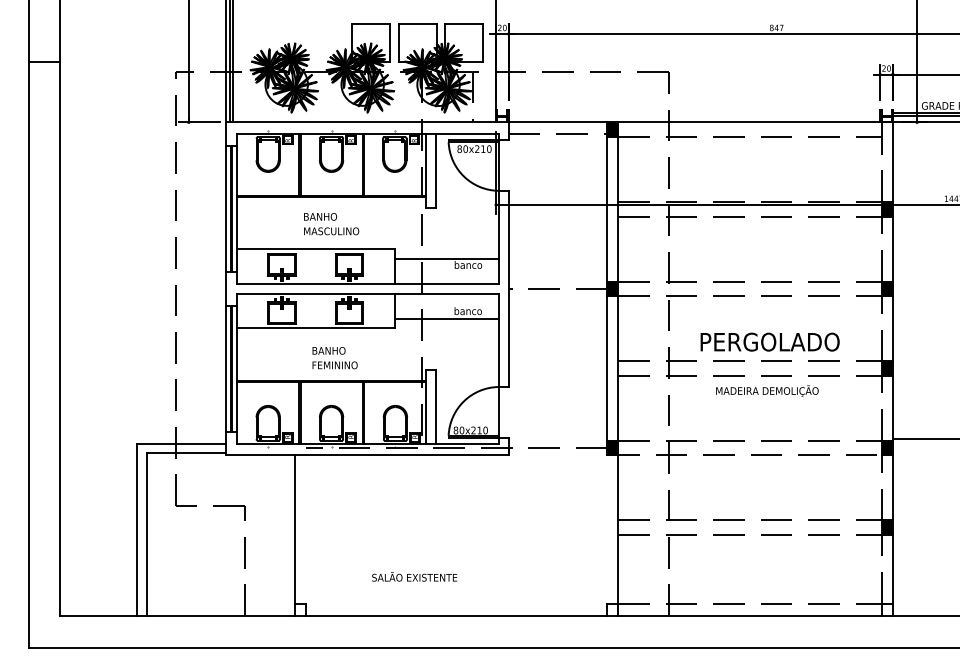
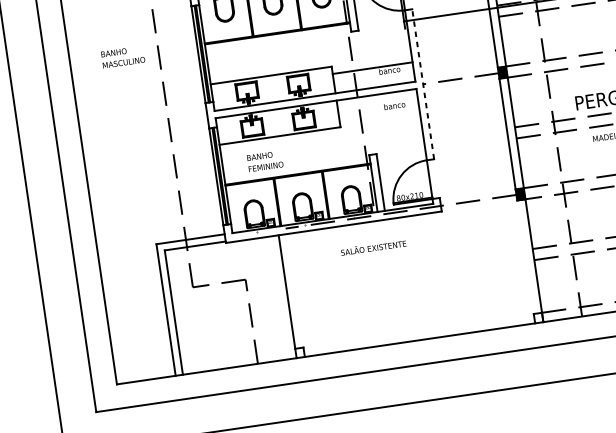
text: (331, 224) -> (123, 57), moved
line: (508, 288) -> (422, 83), solid -> dashed
line: (446, 318) -> (378, 113), removed
text: (334, 358) -> (264, 161), moved
text: (414, 576) -> (373, 247), moved

